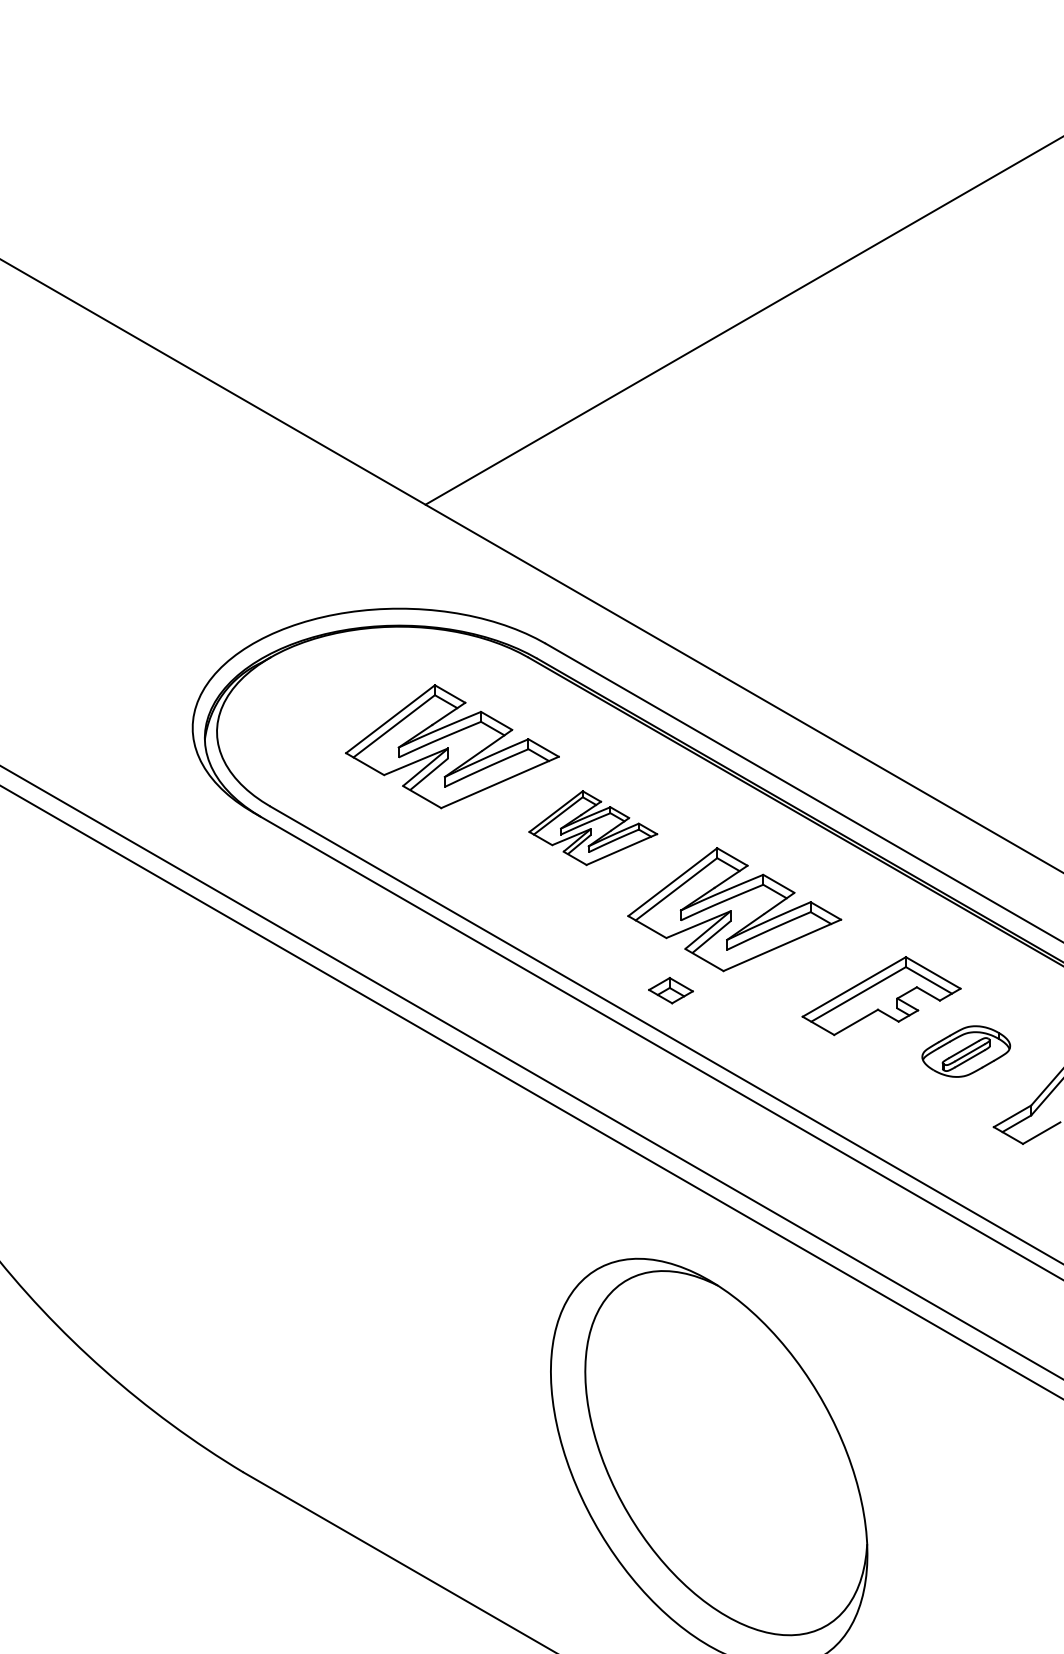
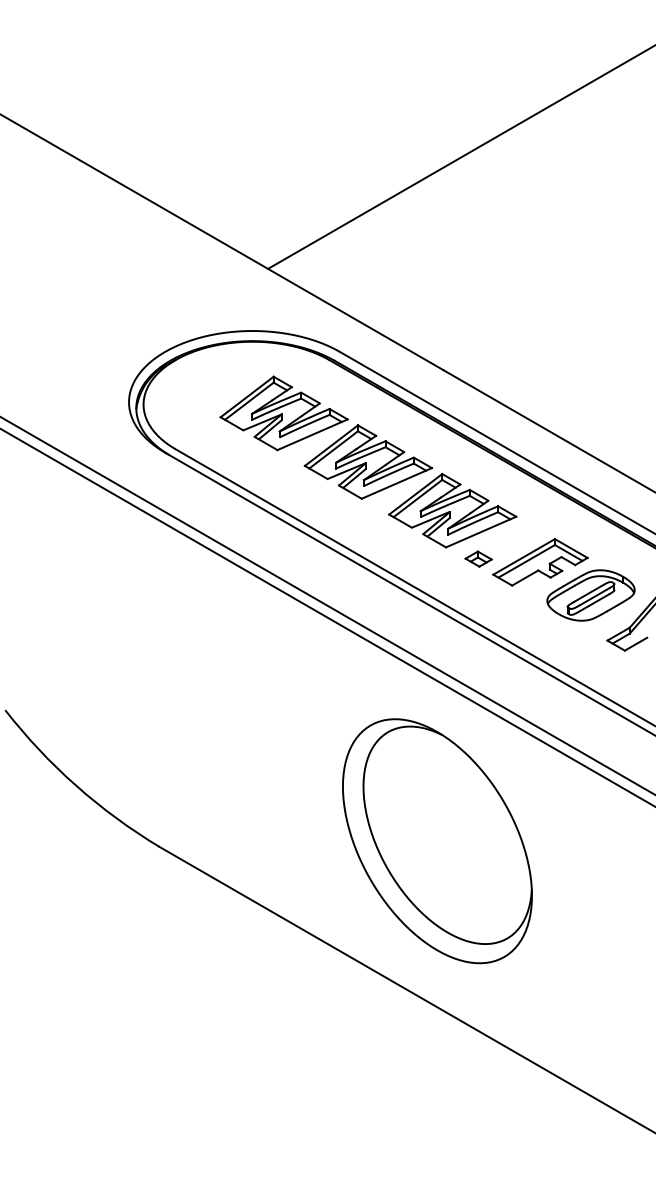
part: (592, 827) -> (367, 461), size x1.67
part: (670, 989) -> (478, 558), moved
part: (965, 1051) -> (590, 595), size x1.67

